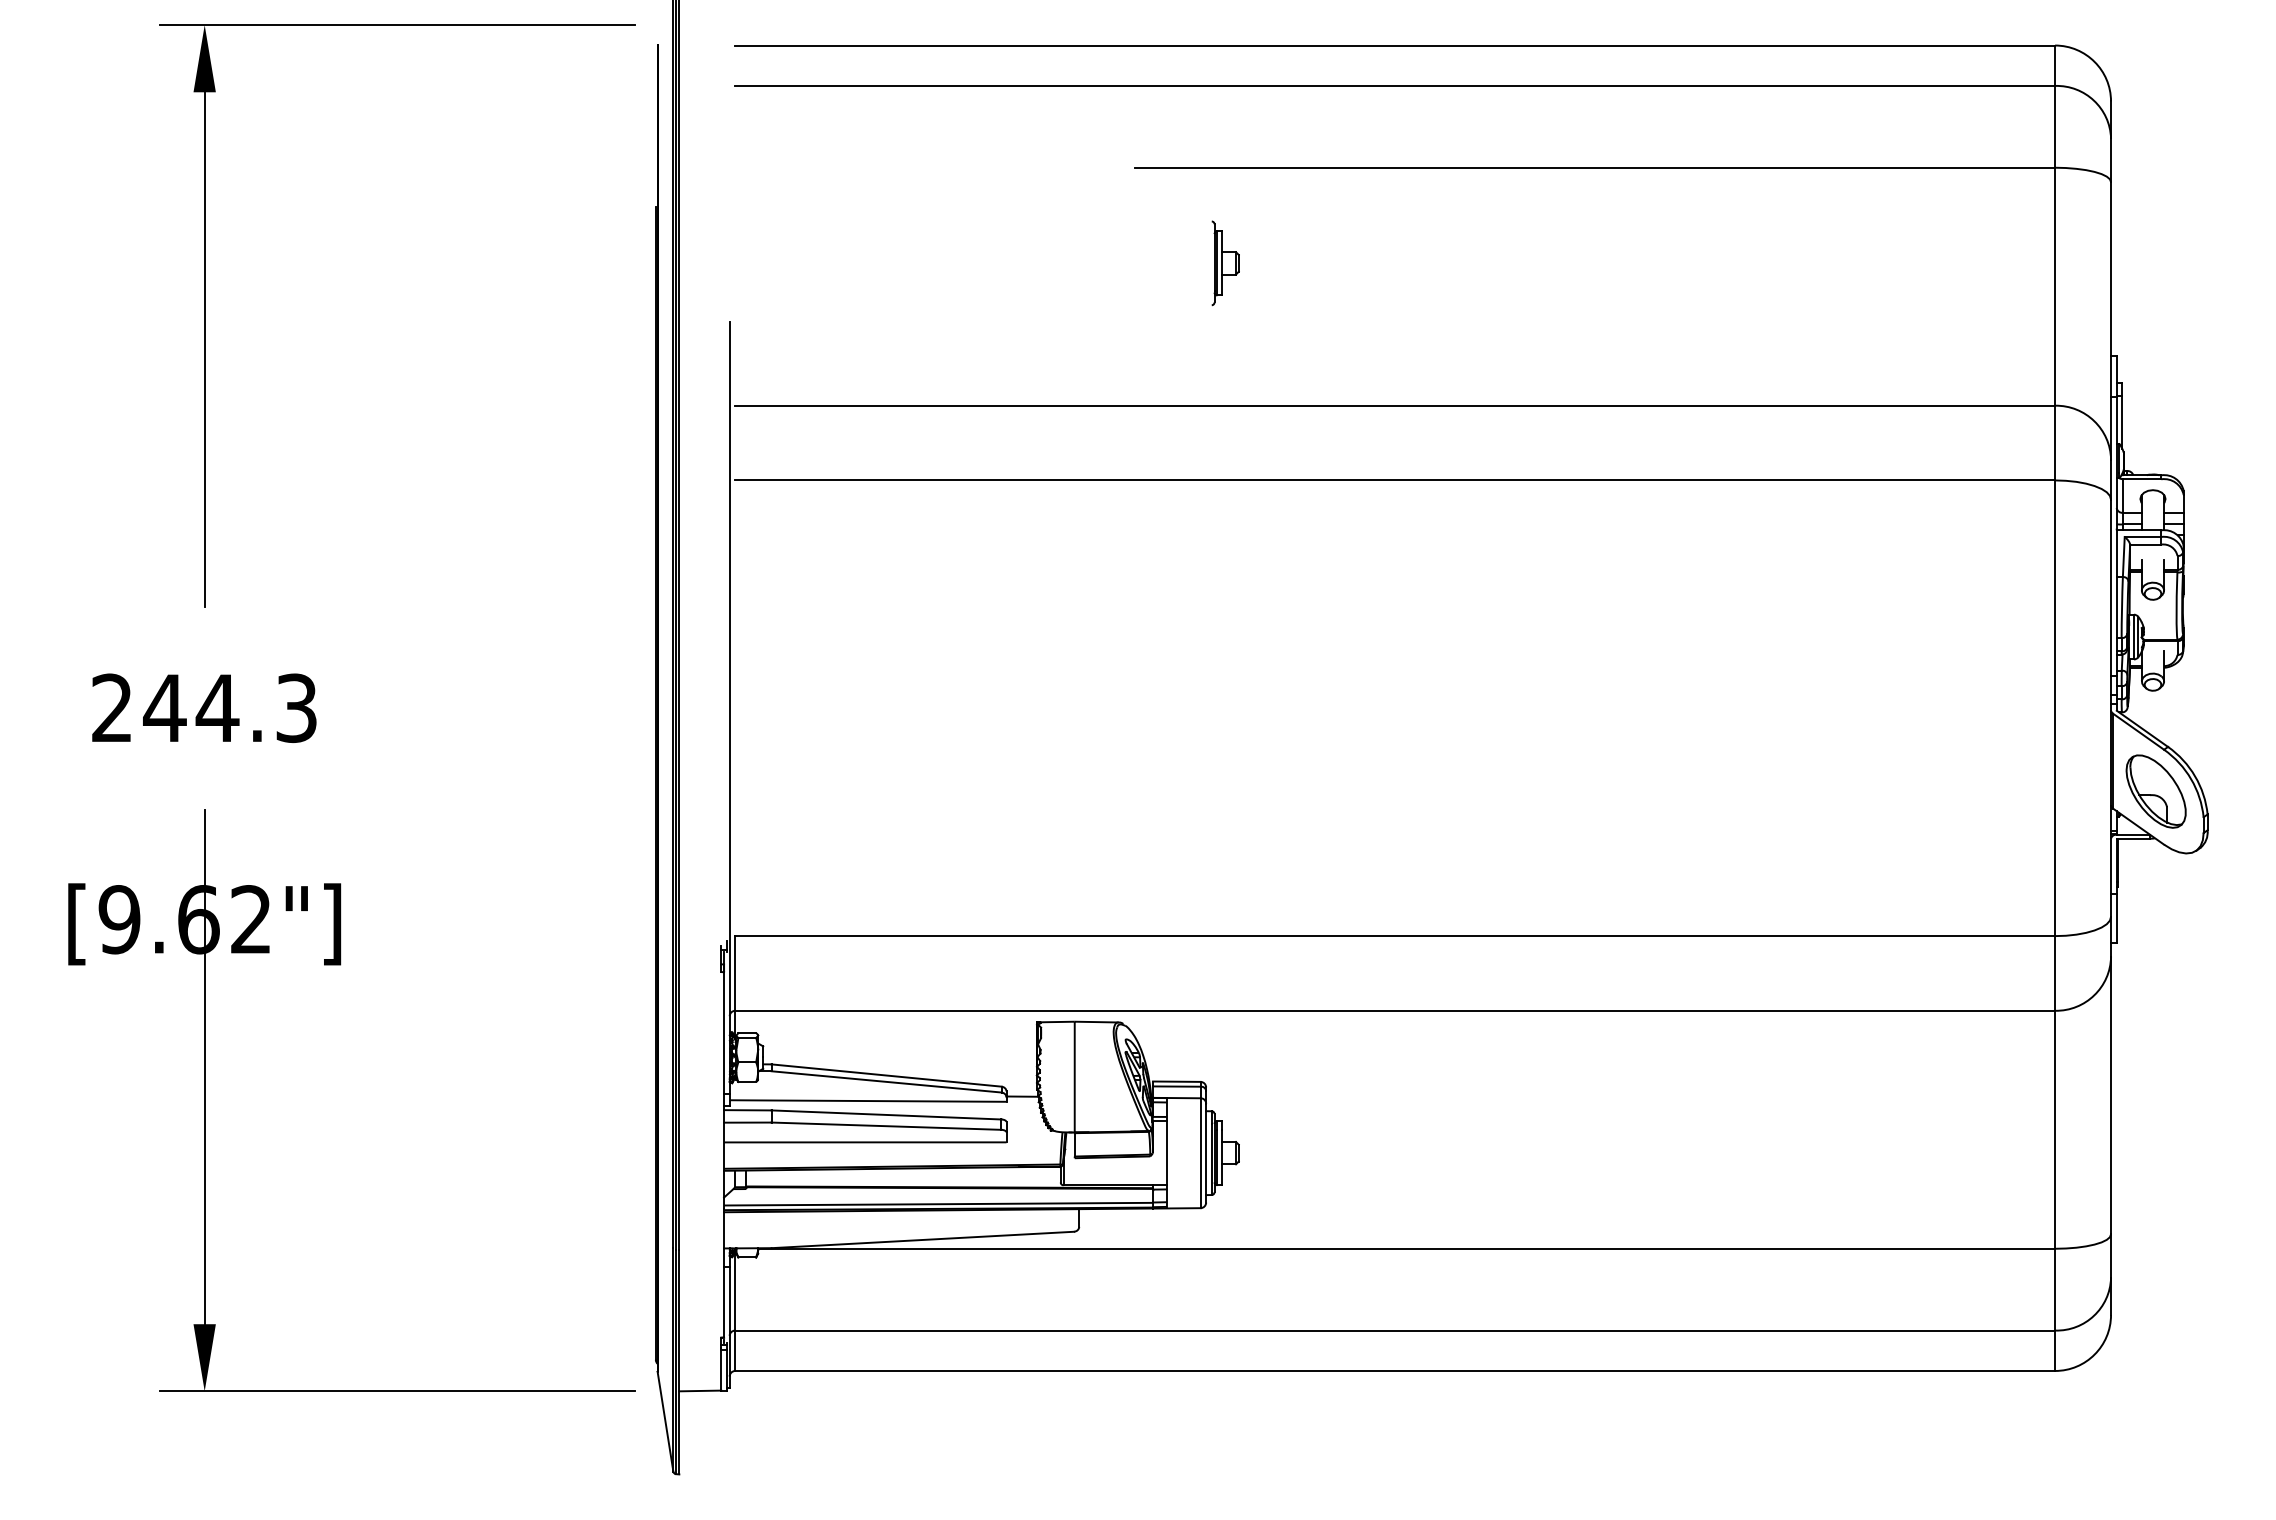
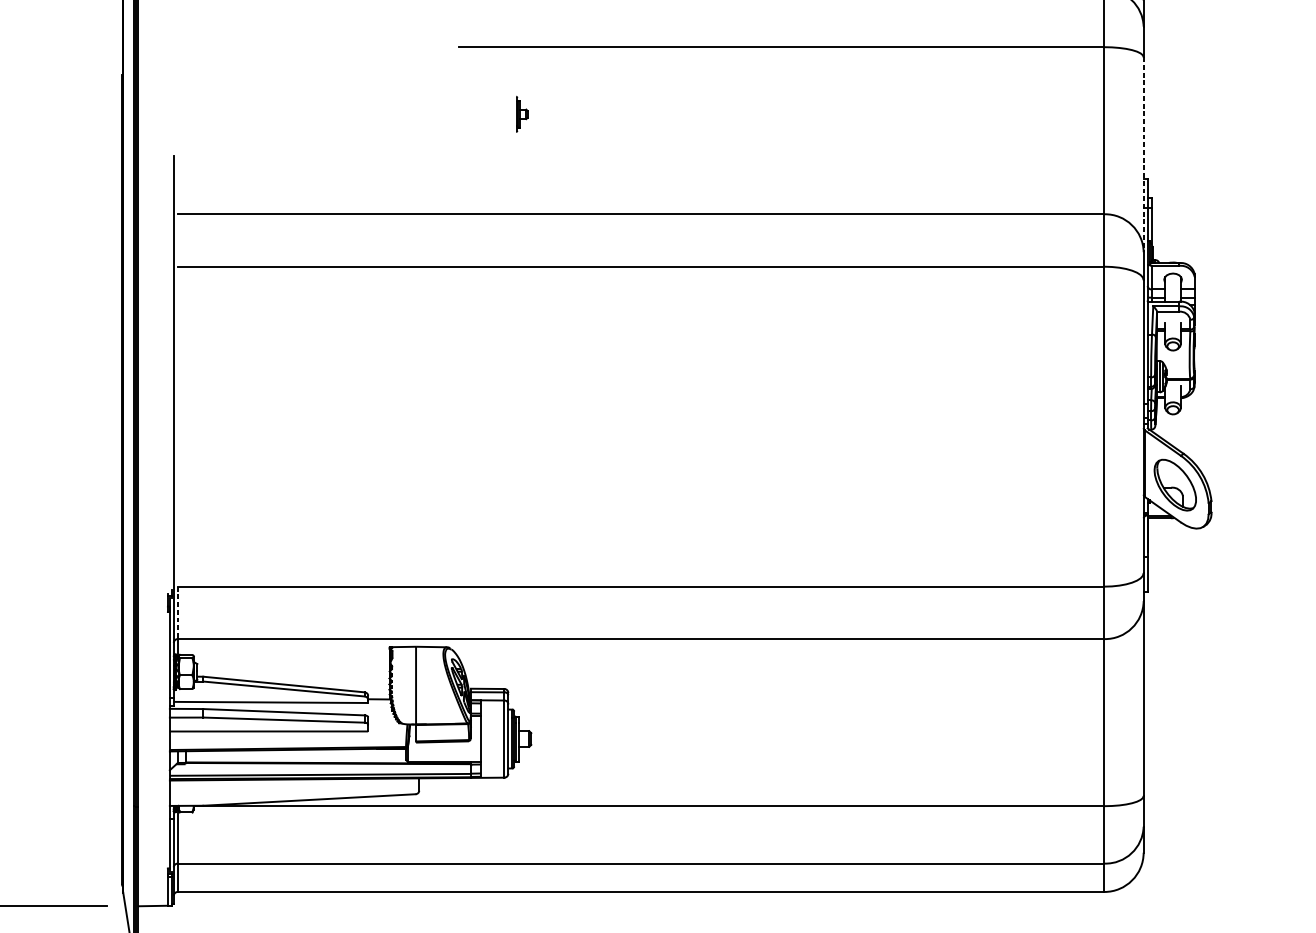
part: (1225, 263) -> (521, 114), size x0.6
line: (2111, 320) -> (1143, 154), solid -> dashed
line: (735, 973) -> (177, 612), solid -> dashed

